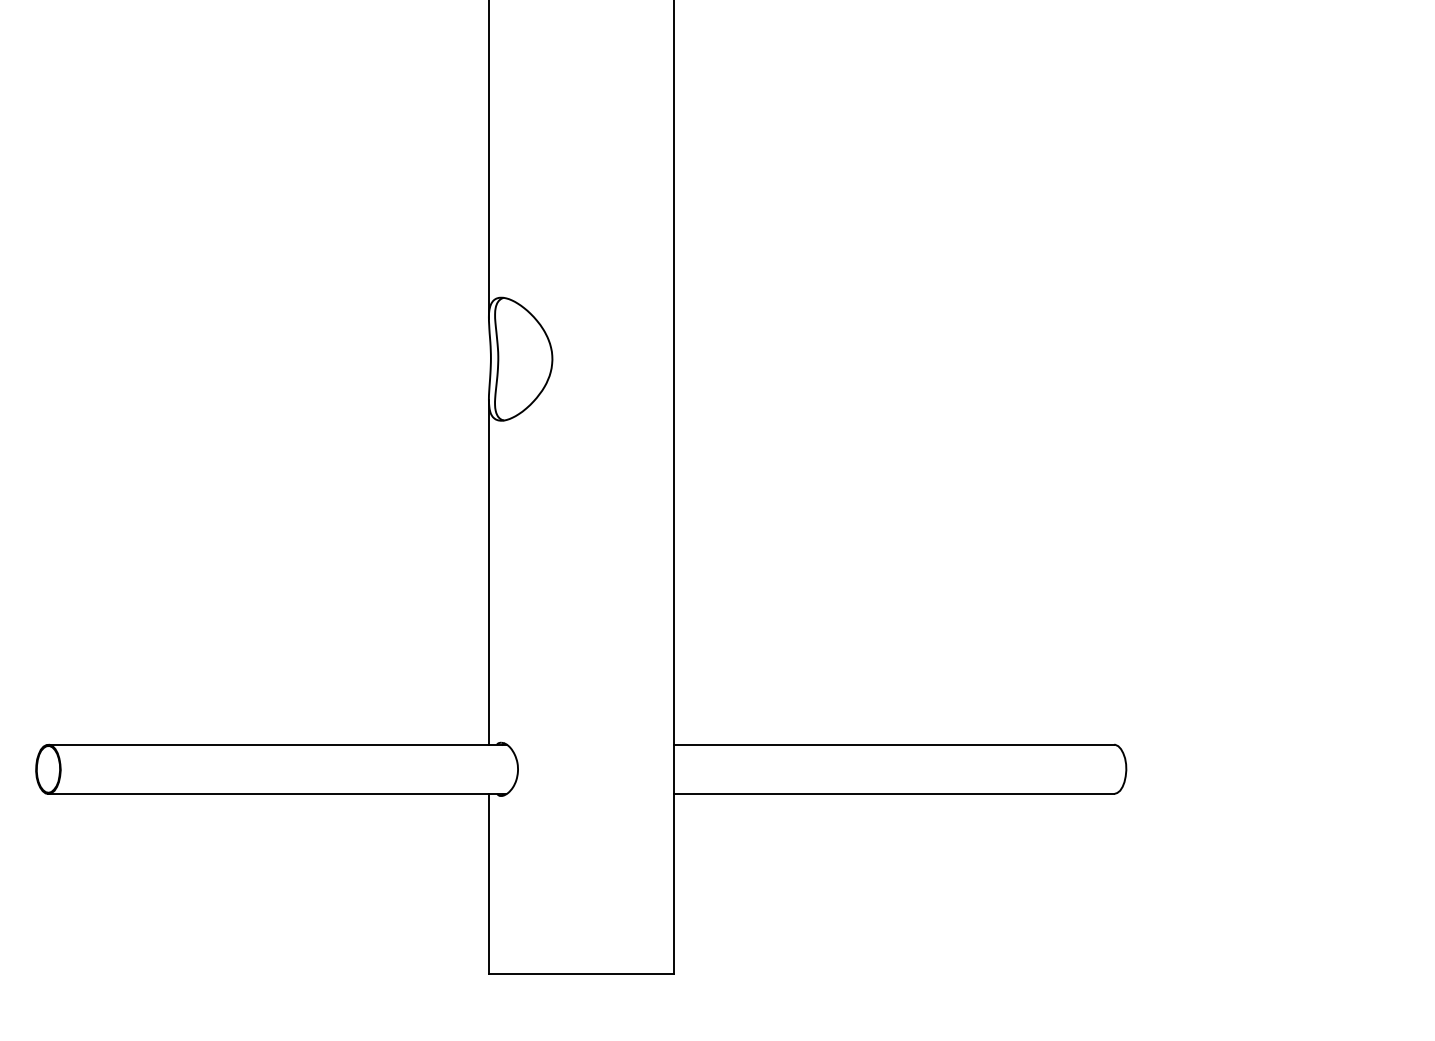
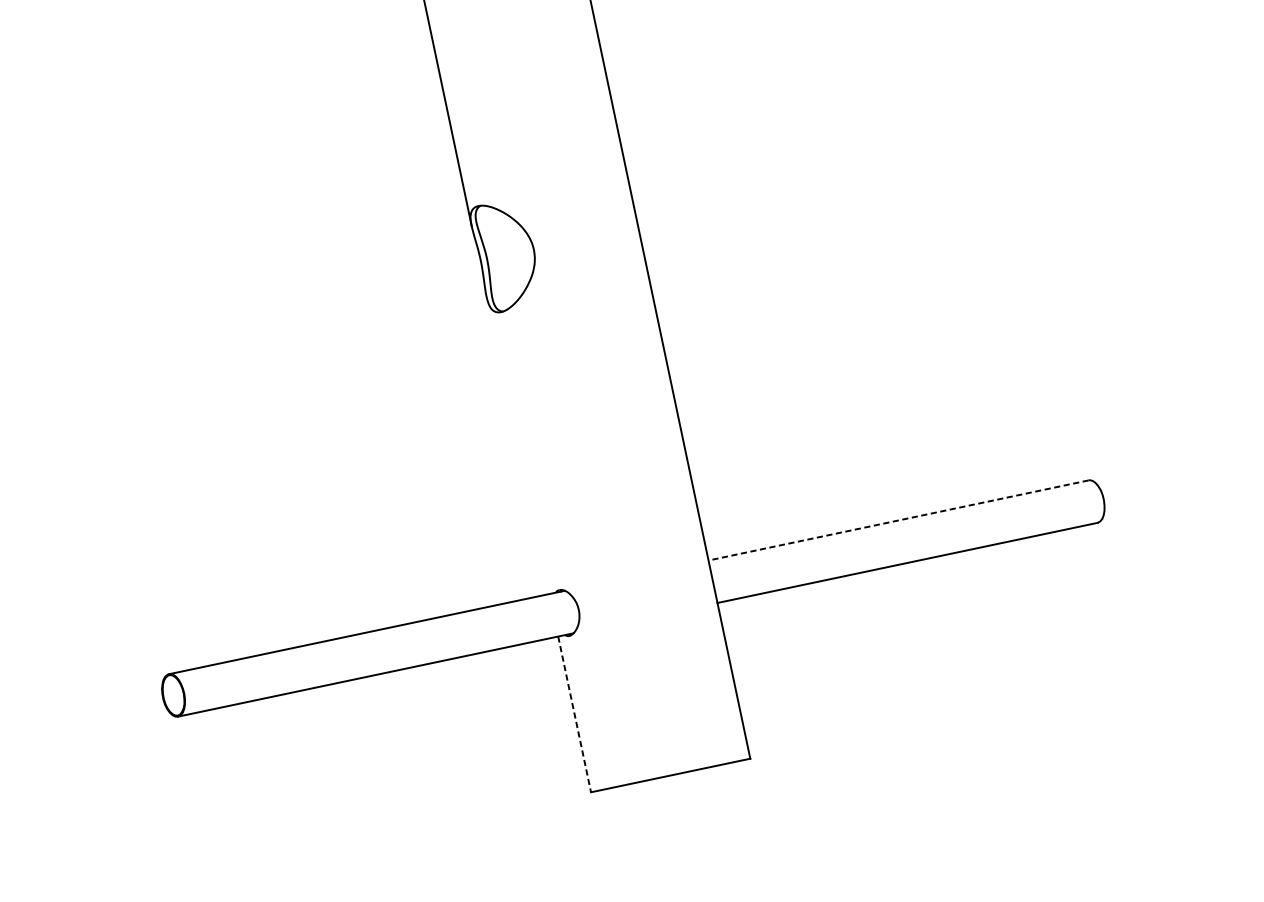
line: (488, 571) -> (517, 444), removed
line: (893, 744) -> (898, 520), solid -> dashed
line: (488, 884) -> (574, 714), solid -> dashed

